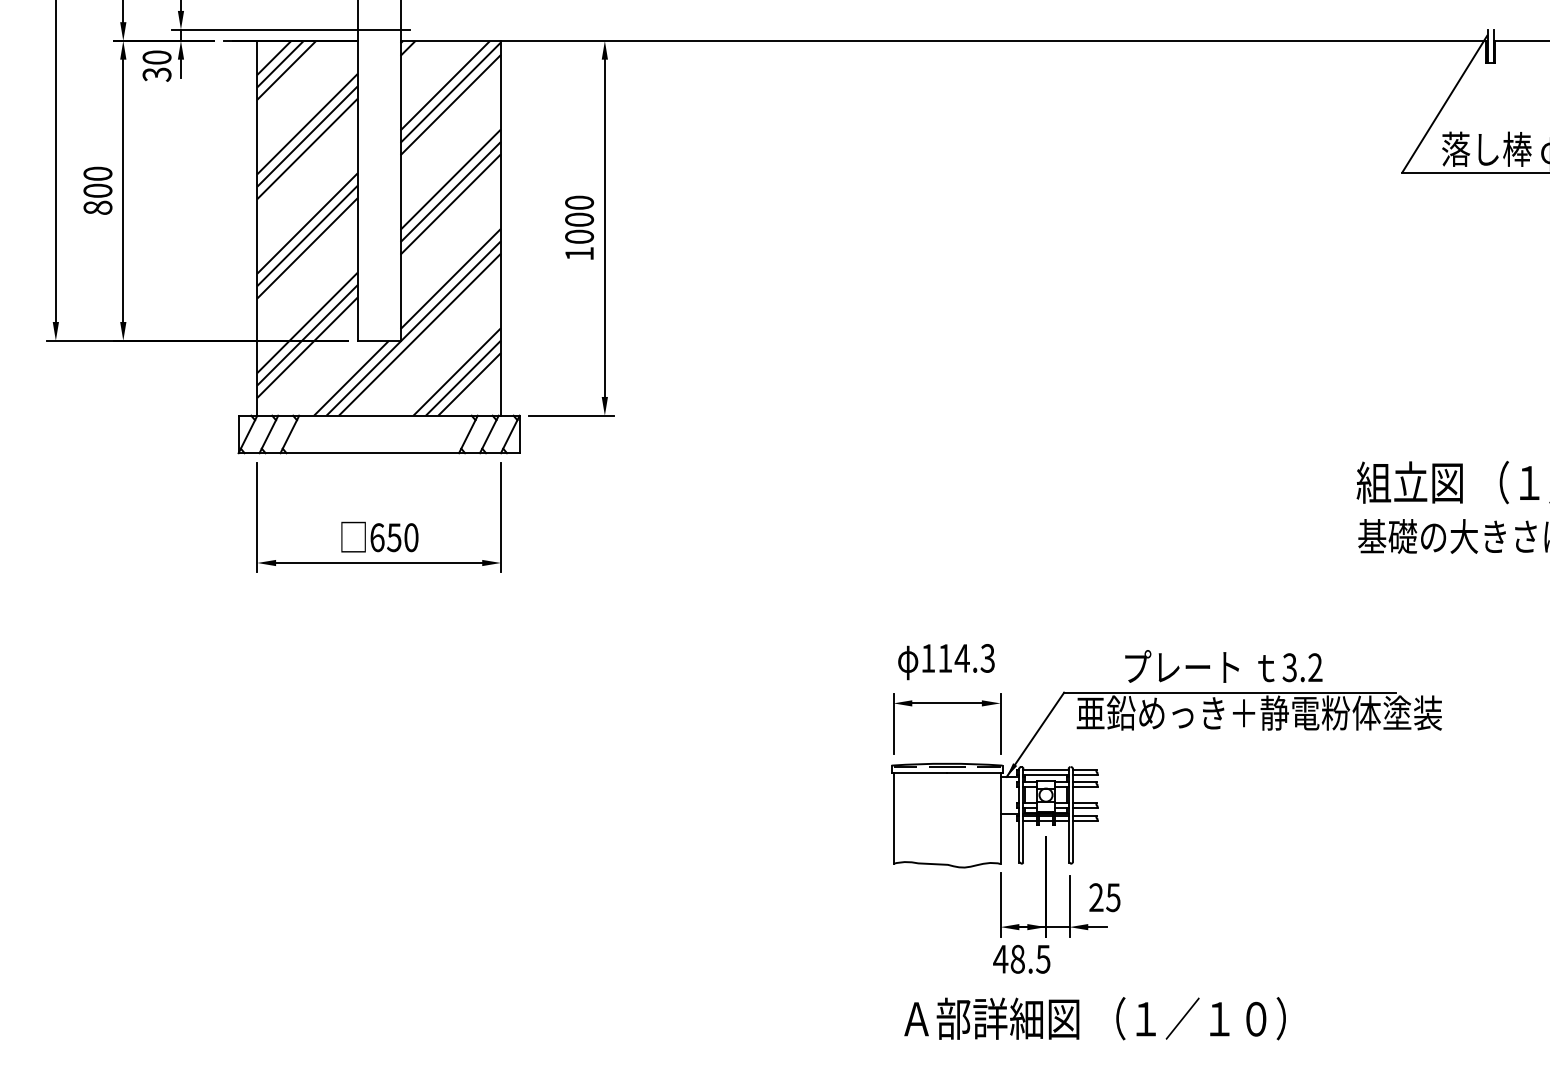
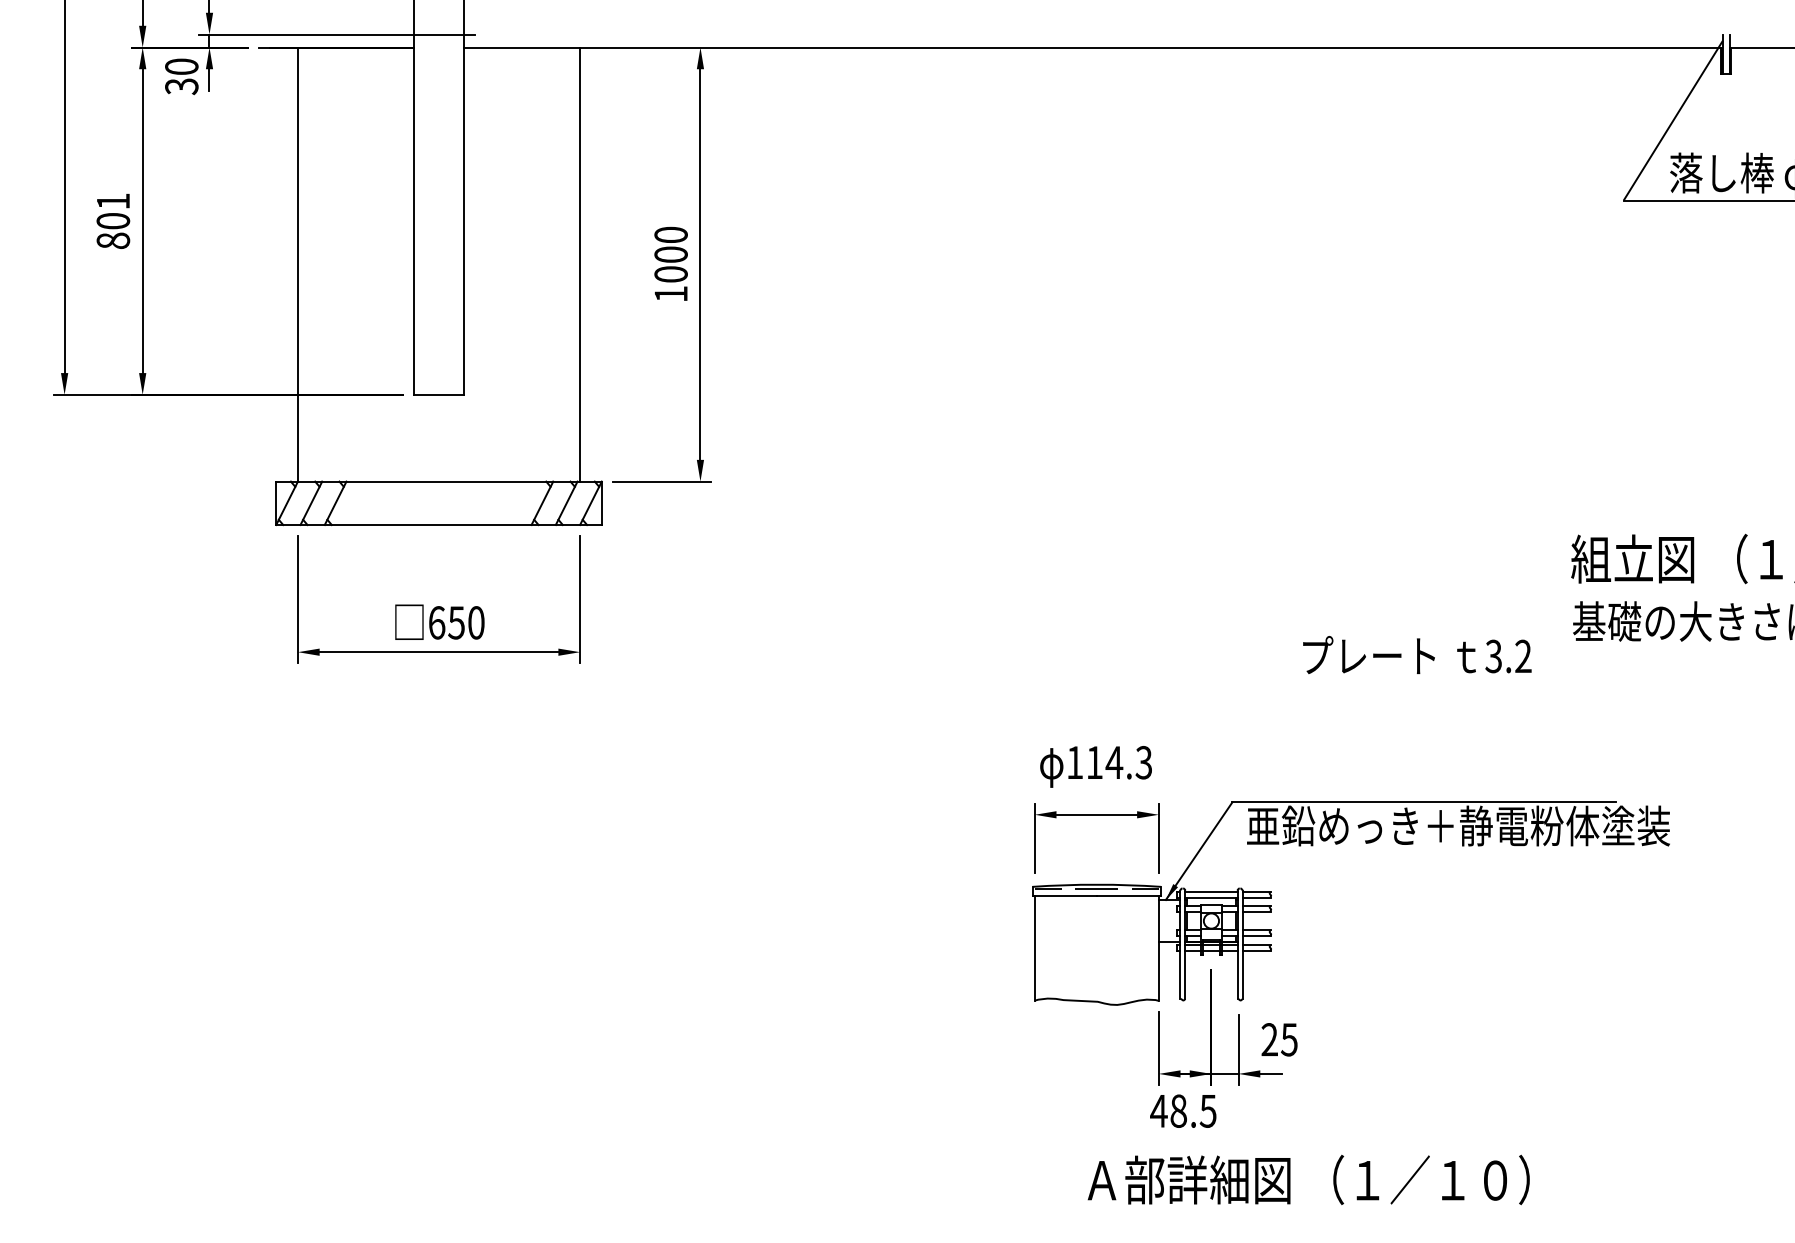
text: (97, 173) -> (112, 201), 800 -> 801
hatch: (378, 227) -> (438, 263), removed
text: (1223, 666) -> (1416, 655), moved
text: (1094, 1018) -> (1308, 1179), moved

